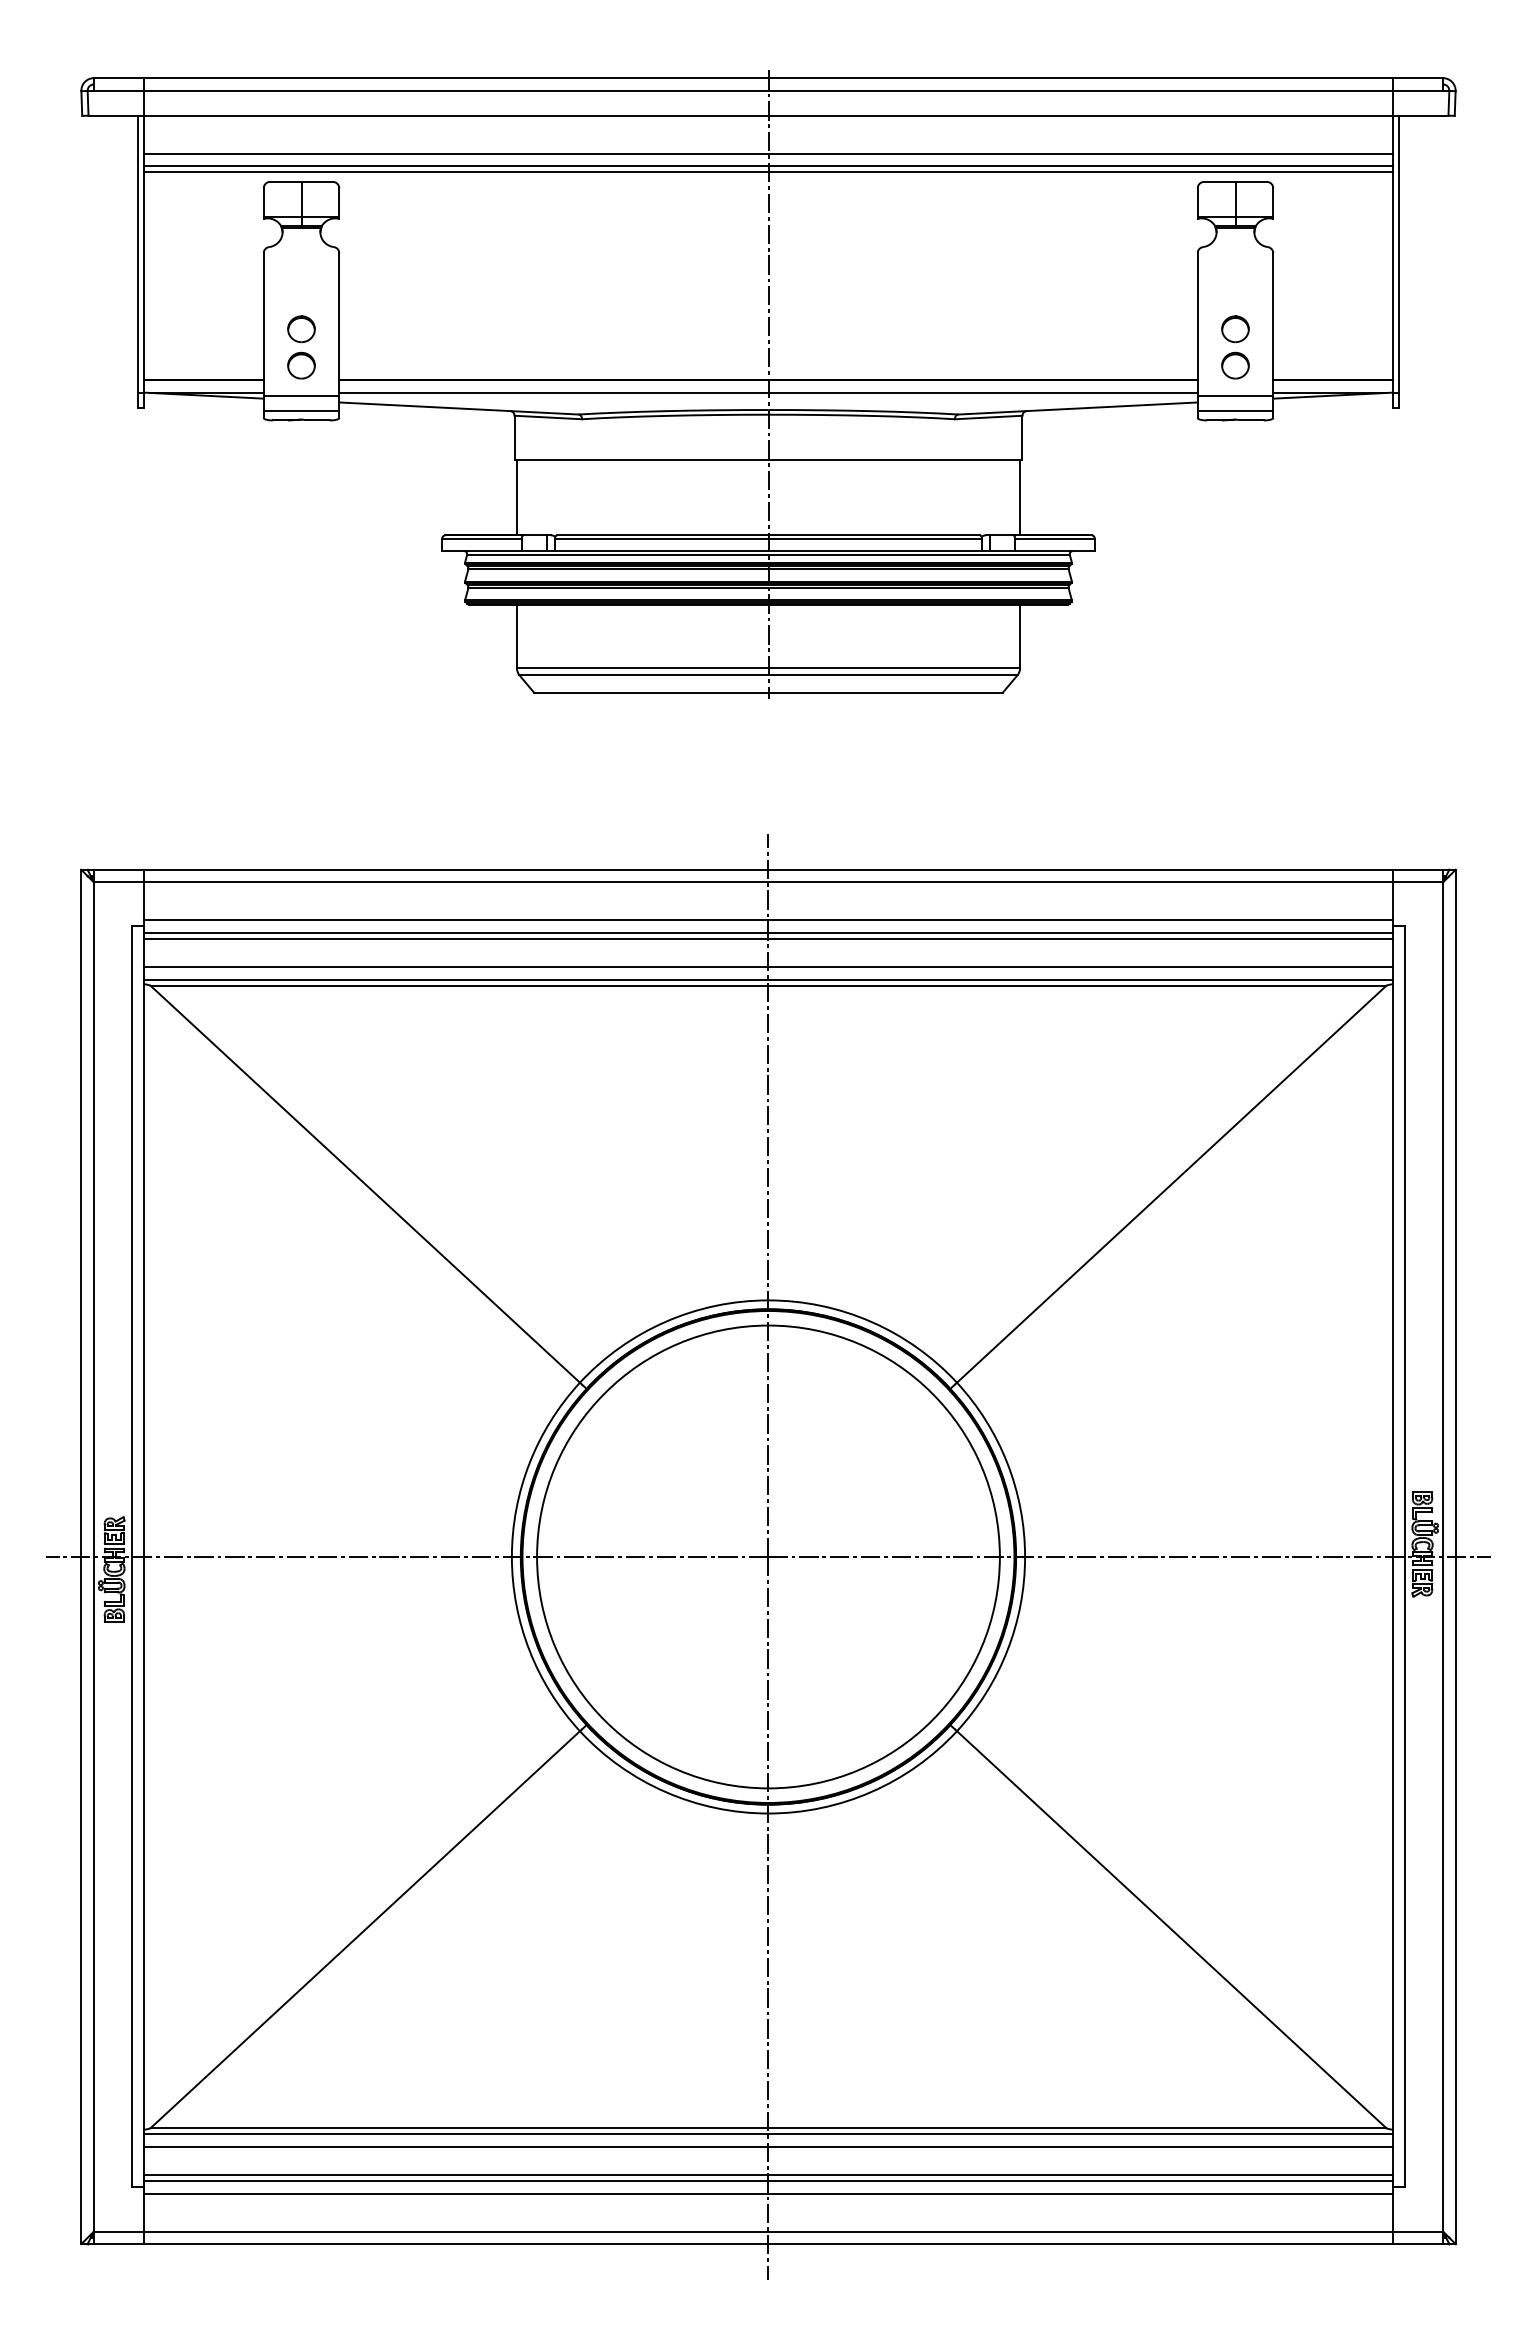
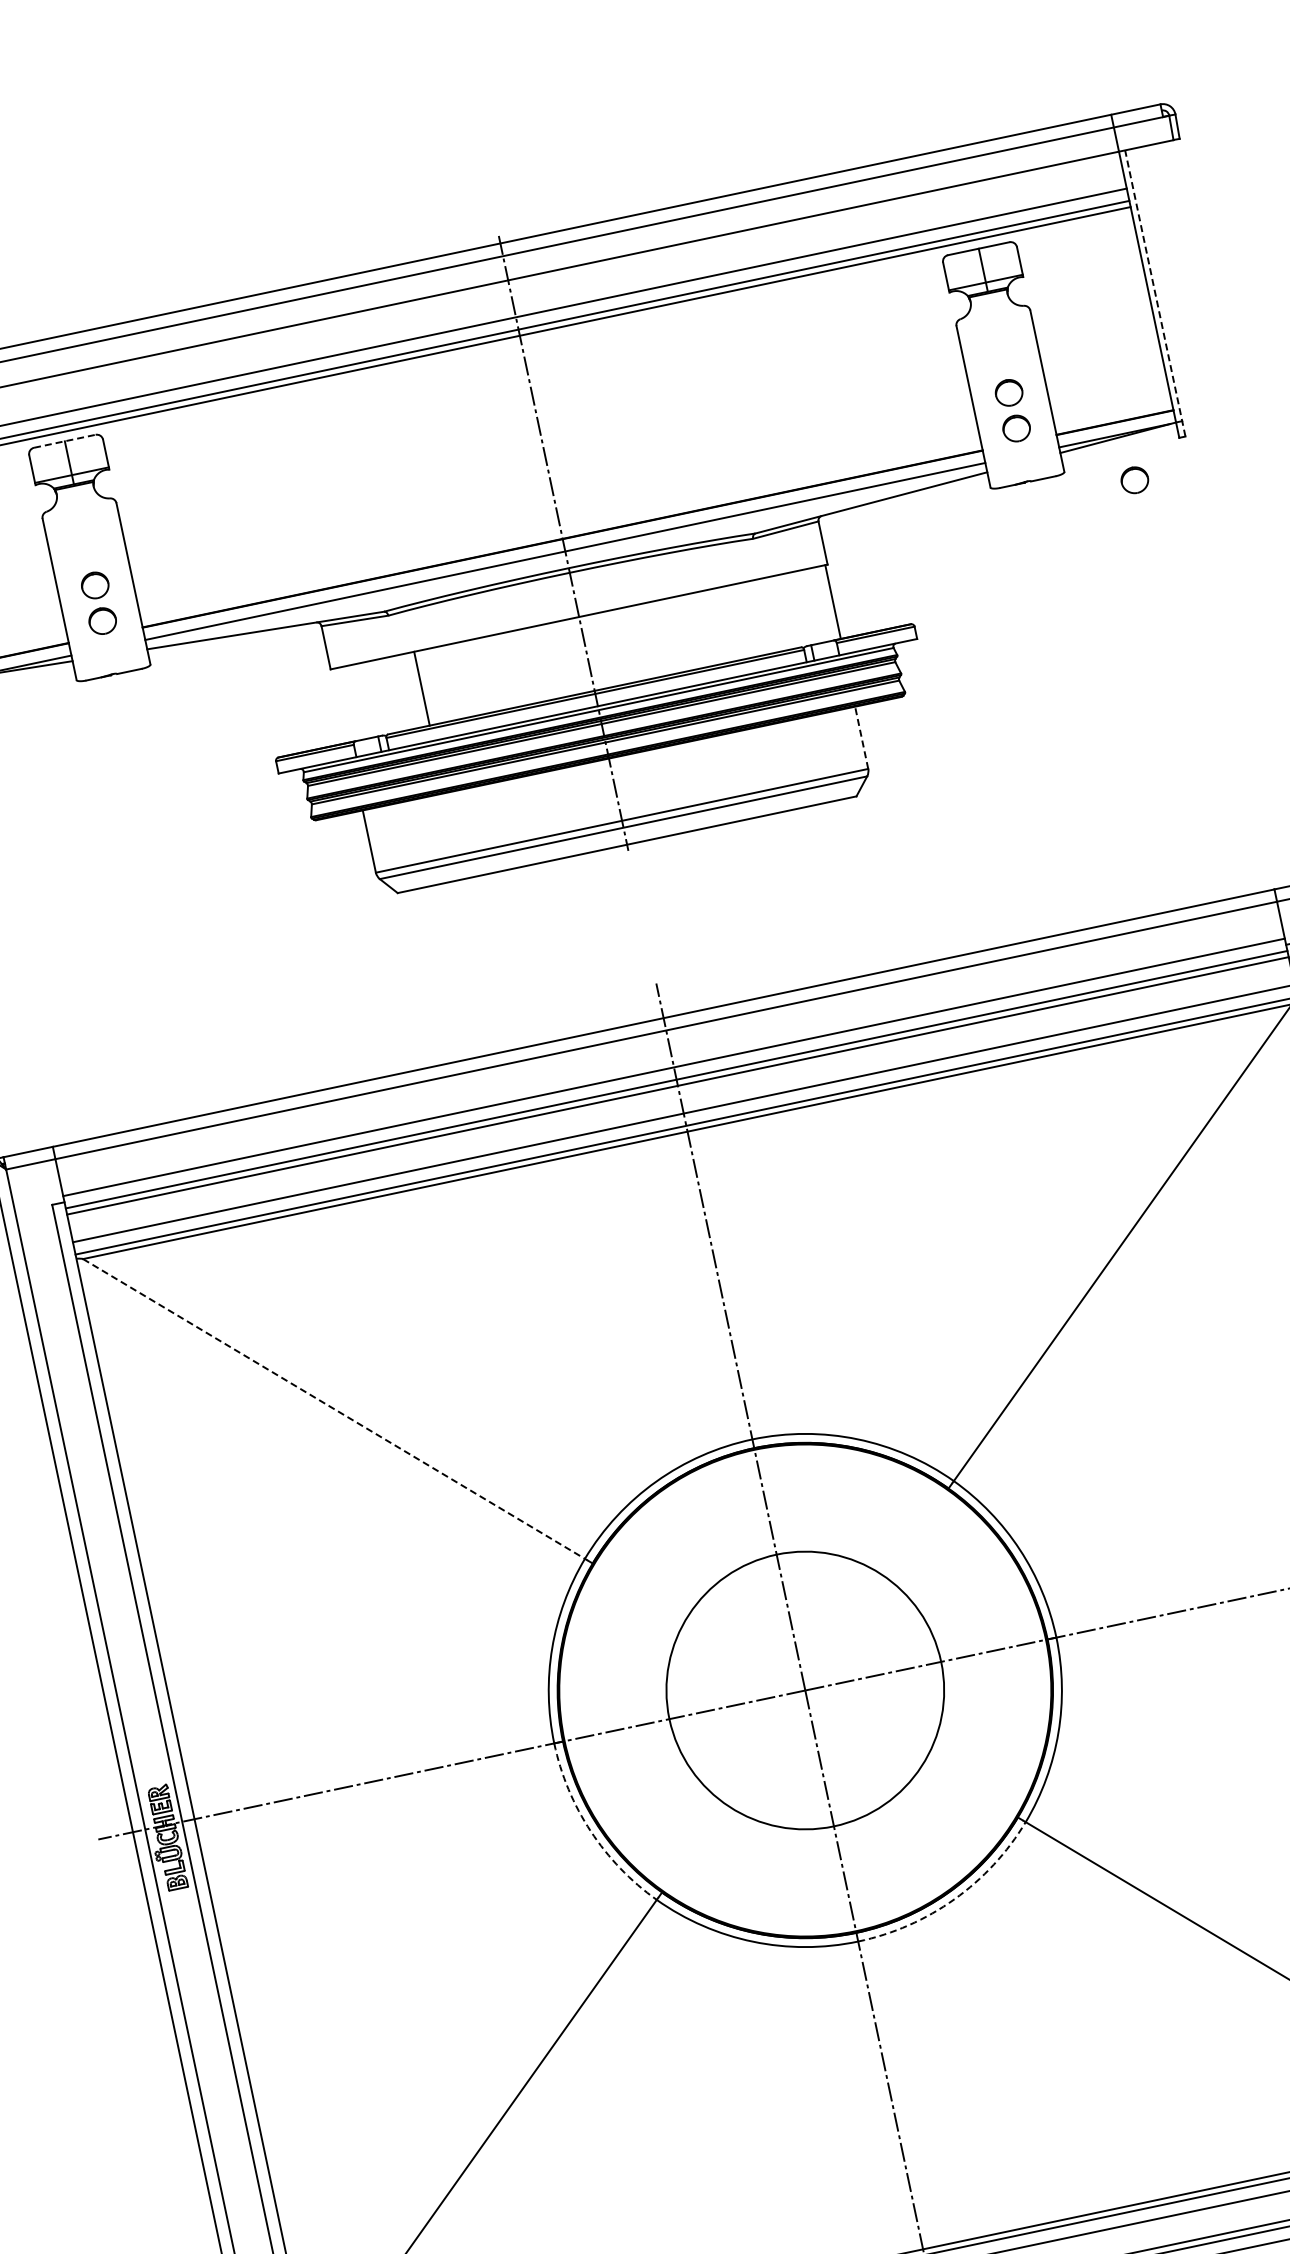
line: (302, 181) -> (65, 440), solid -> dashed
line: (1399, 261) -> (1155, 292), solid -> dashed
line: (301, 396) -> (109, 651), removed
line: (1235, 396) -> (1023, 458), removed
line: (301, 411) -> (112, 665), removed
line: (1235, 411) -> (1026, 473), removed
part: (1340, 440) -> (1134, 480), added
line: (516, 497) -> (421, 688), moved
line: (1020, 636) -> (862, 737), solid -> dashed
line: (365, 1184) -> (334, 1409), solid -> dashed
circle: (768, 1556) -> (805, 1690), size x0.6
arc: (529, 1650) -> (590, 1831), solid -> dashed
arc: (871, 1792) -> (954, 1899), solid -> dashed

